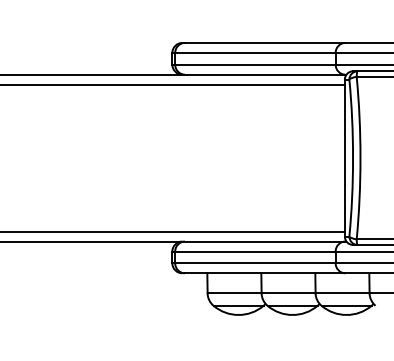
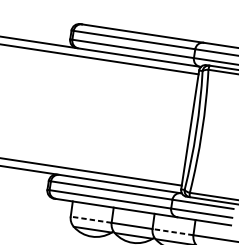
line: (234, 293) -> (91, 219), solid -> dashed
line: (342, 293) -> (172, 232), solid -> dashed

